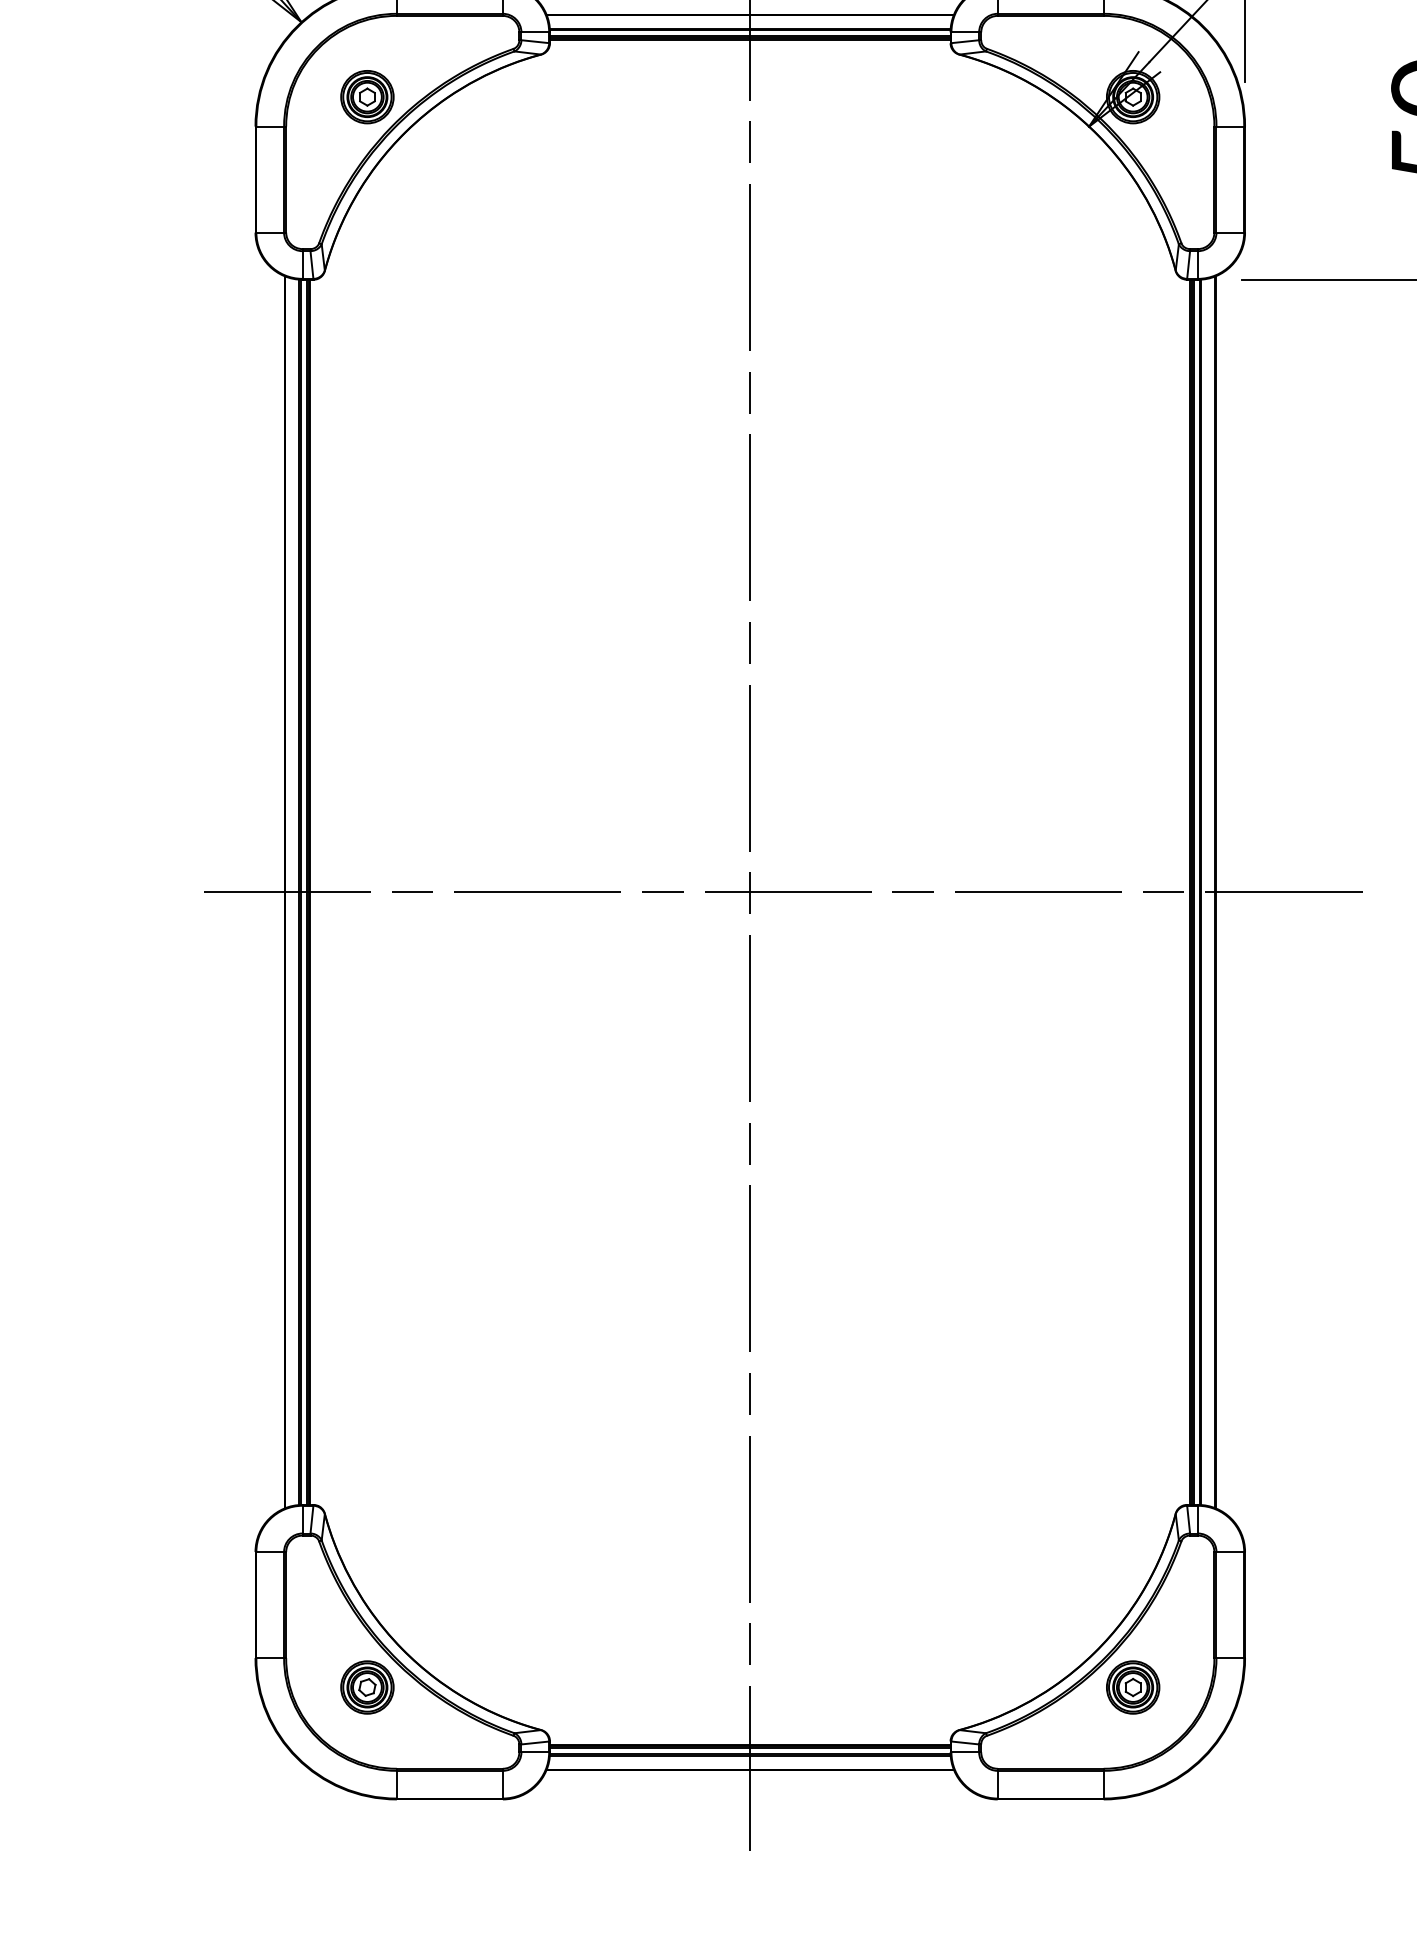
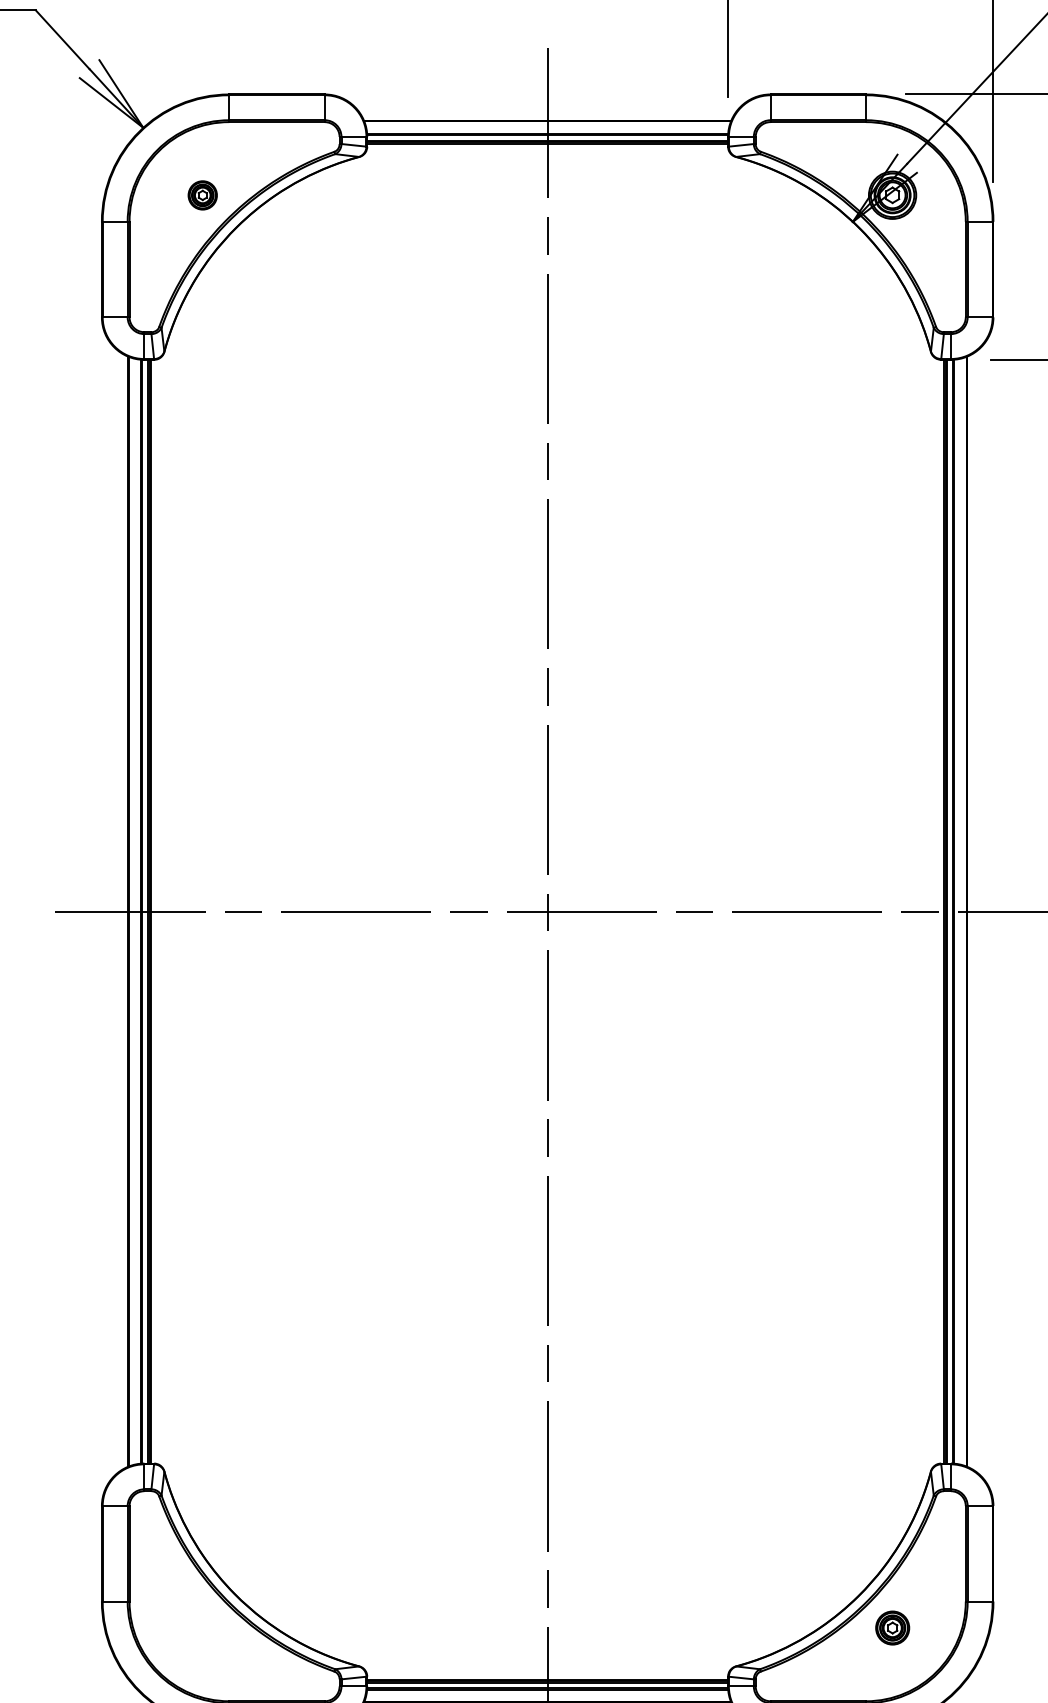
part: (367, 97) -> (202, 195), size x0.6
part: (367, 1687) -> (202, 1628), removed
part: (1133, 1687) -> (892, 1628), size x0.7

